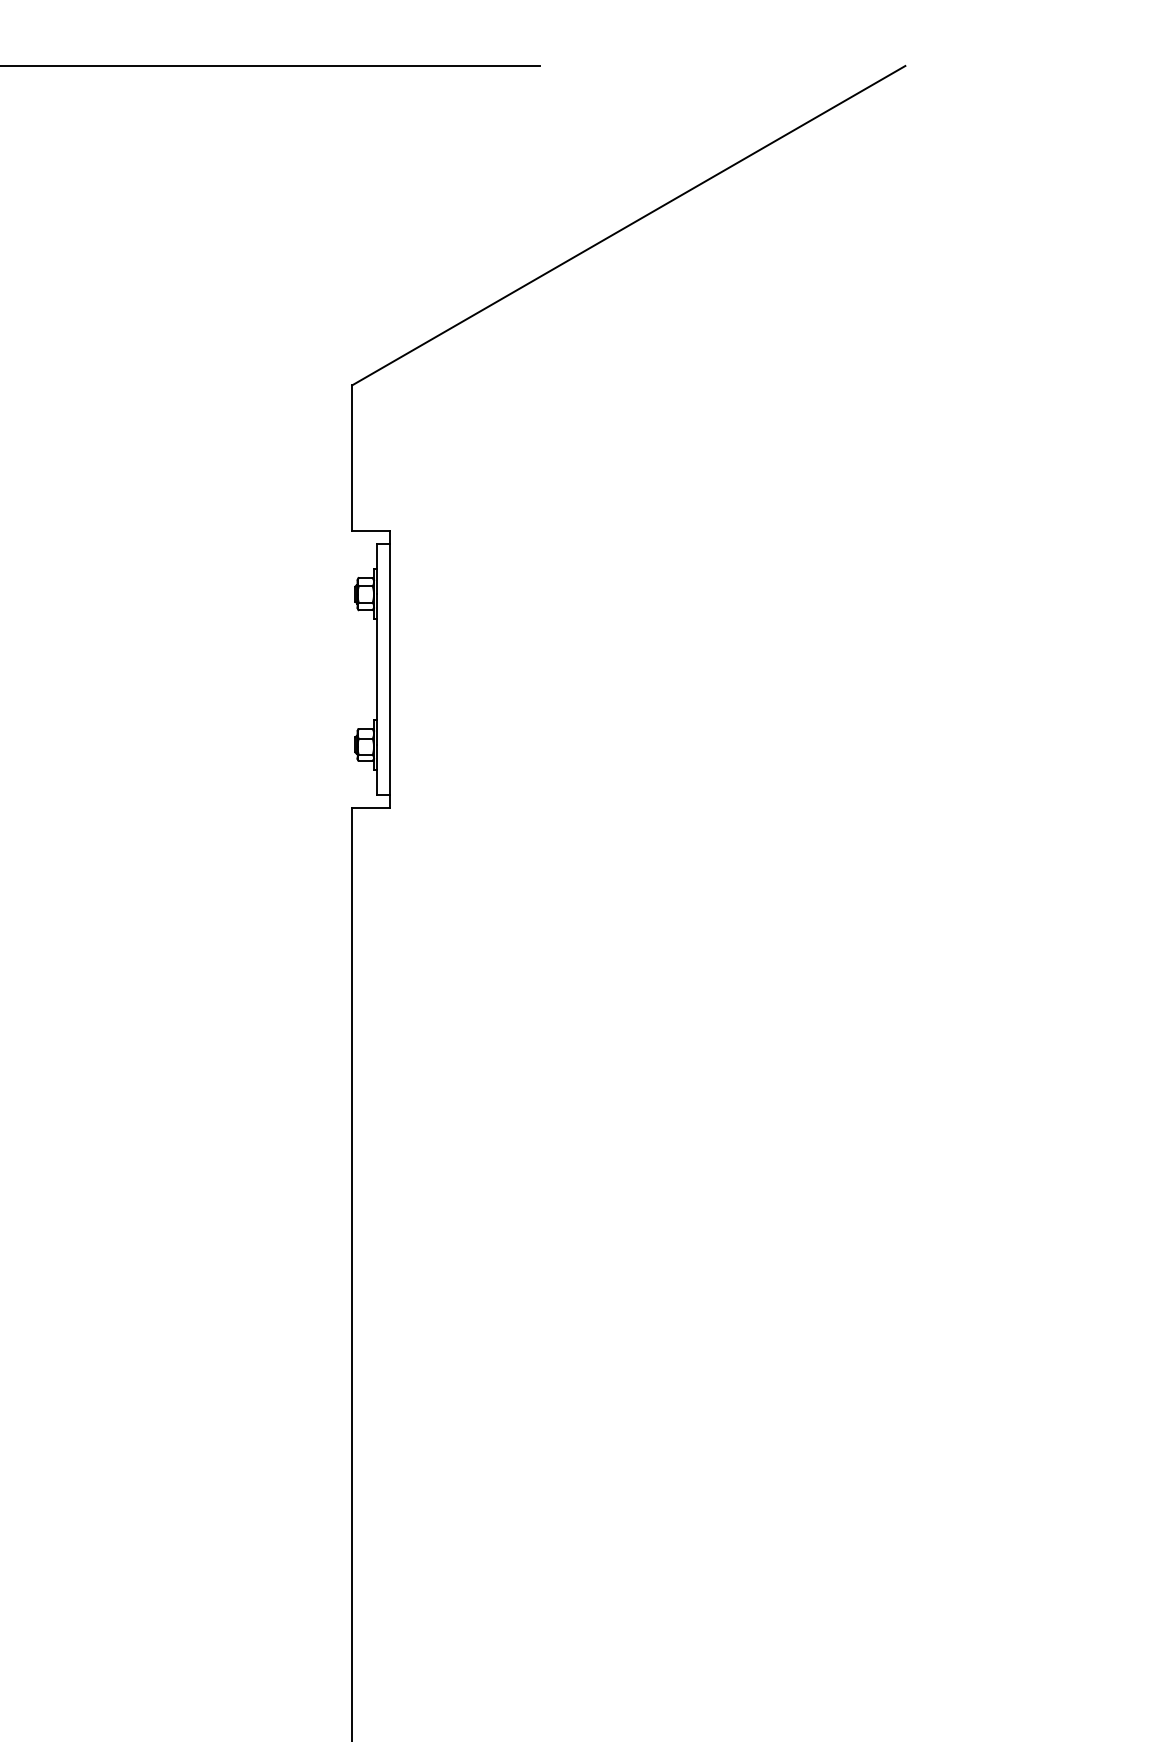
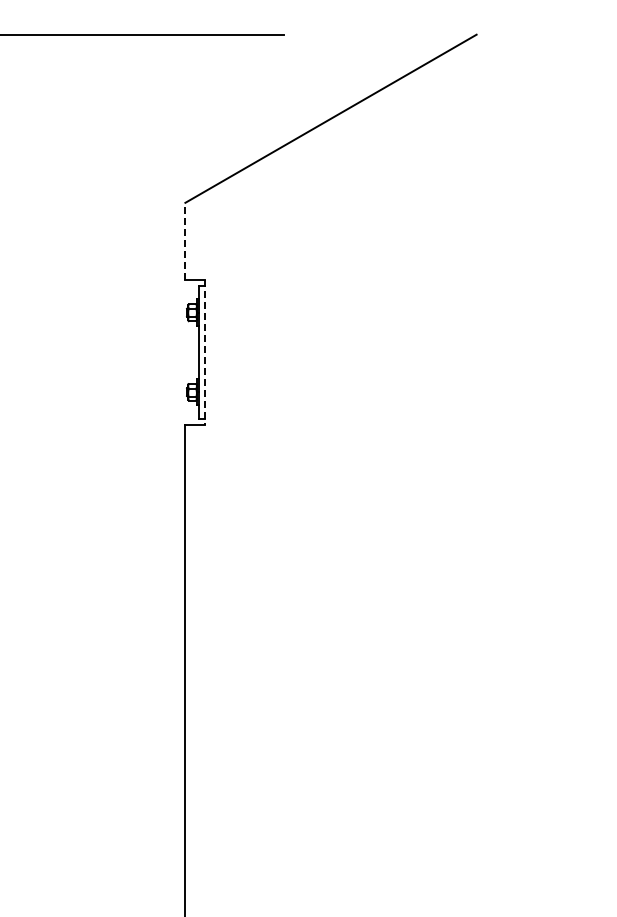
line: (352, 456) -> (185, 240), solid -> dashed
line: (390, 669) -> (205, 352), solid -> dashed

